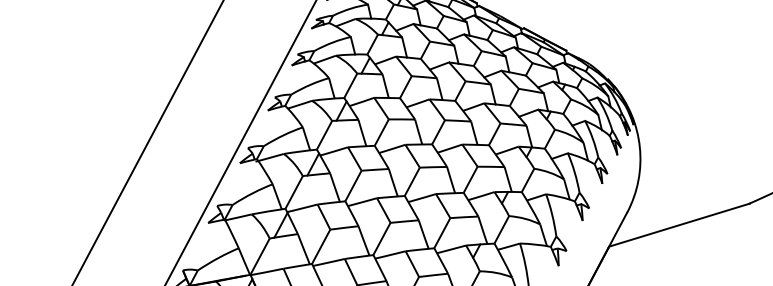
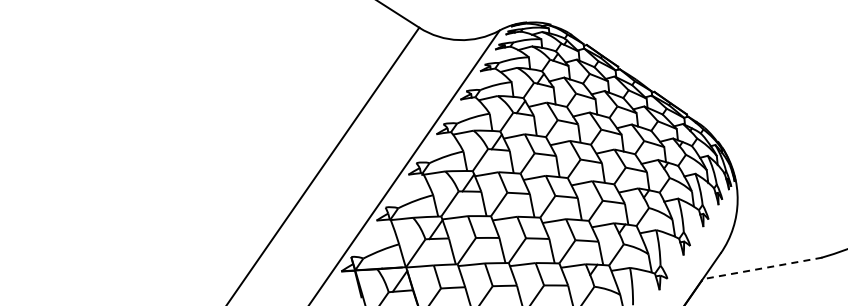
line: (679, 225) -> (762, 268), solid -> dashed

